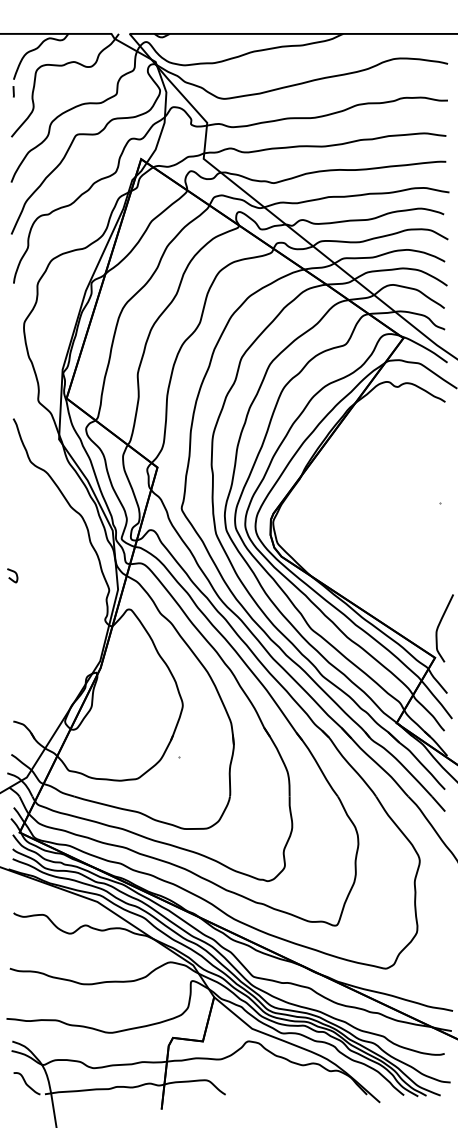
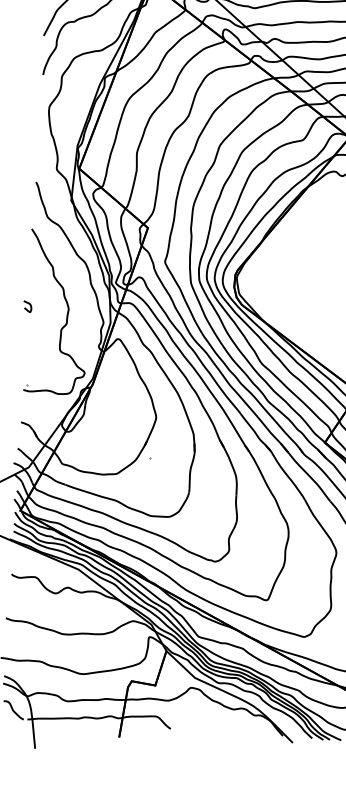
part: (62, 581) -> (66, 313), added

